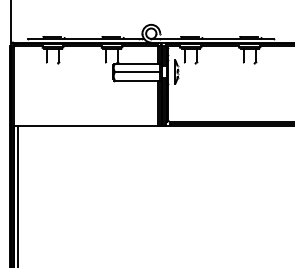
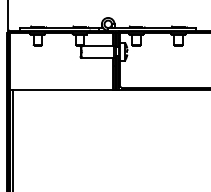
line: (137, 72) -> (98, 52), removed

